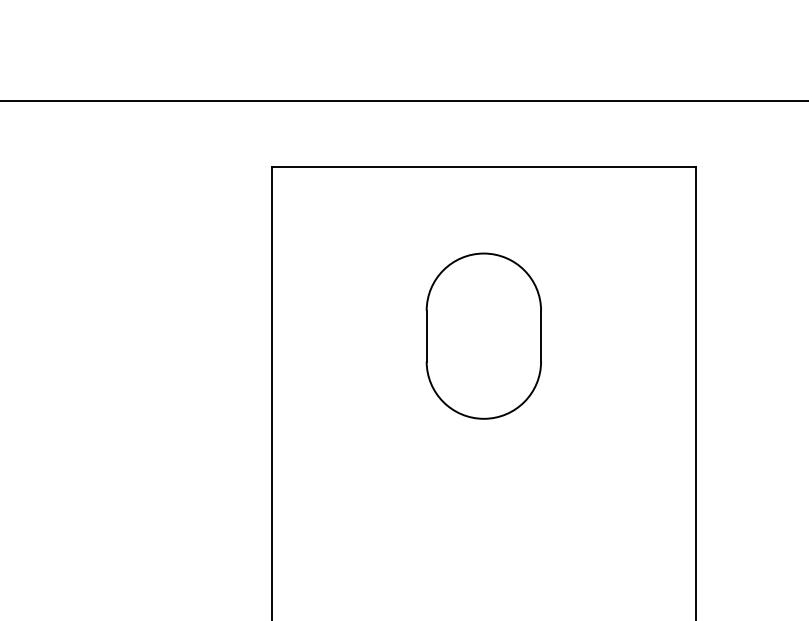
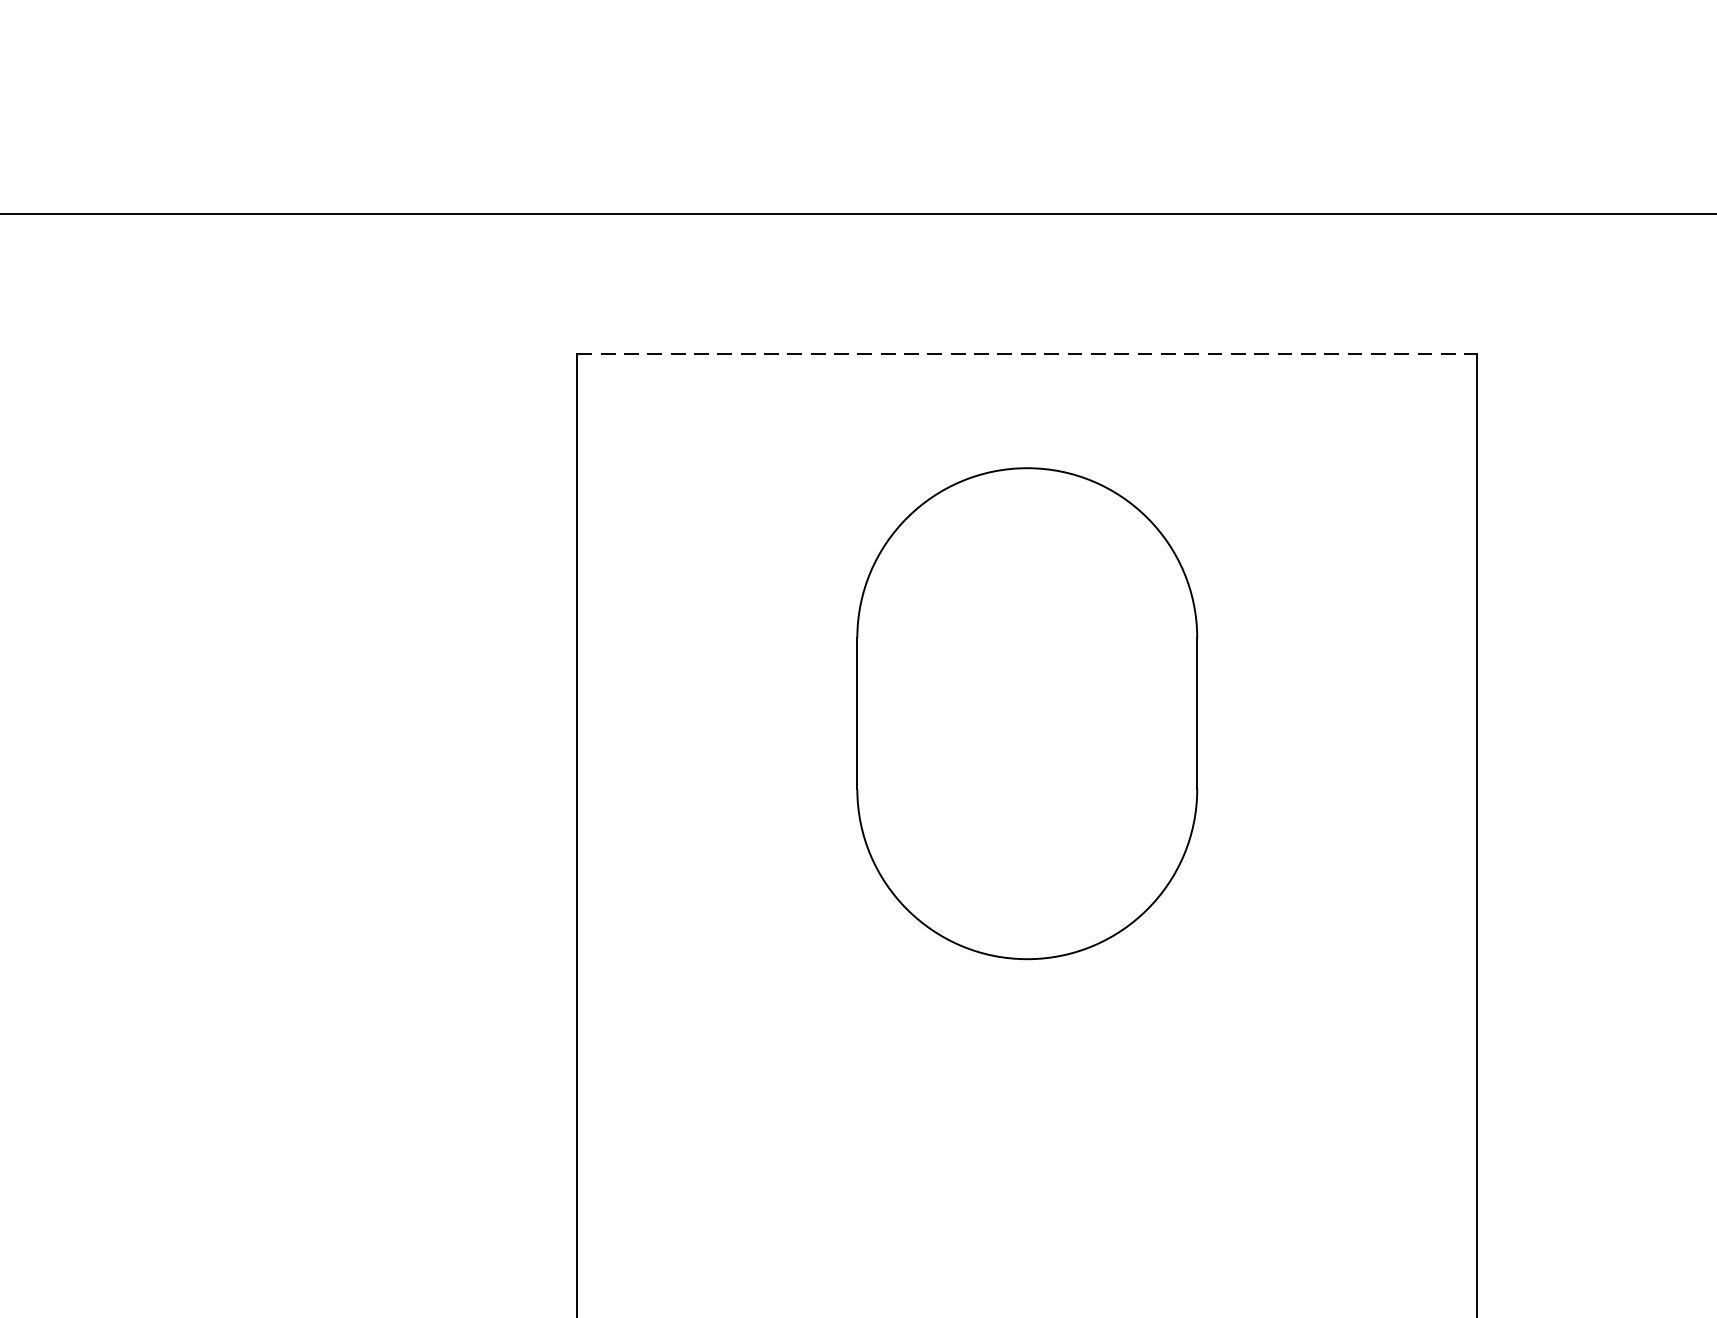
line: (483, 166) -> (1026, 353), solid -> dashed
part: (483, 335) -> (1026, 712), size x1.4

